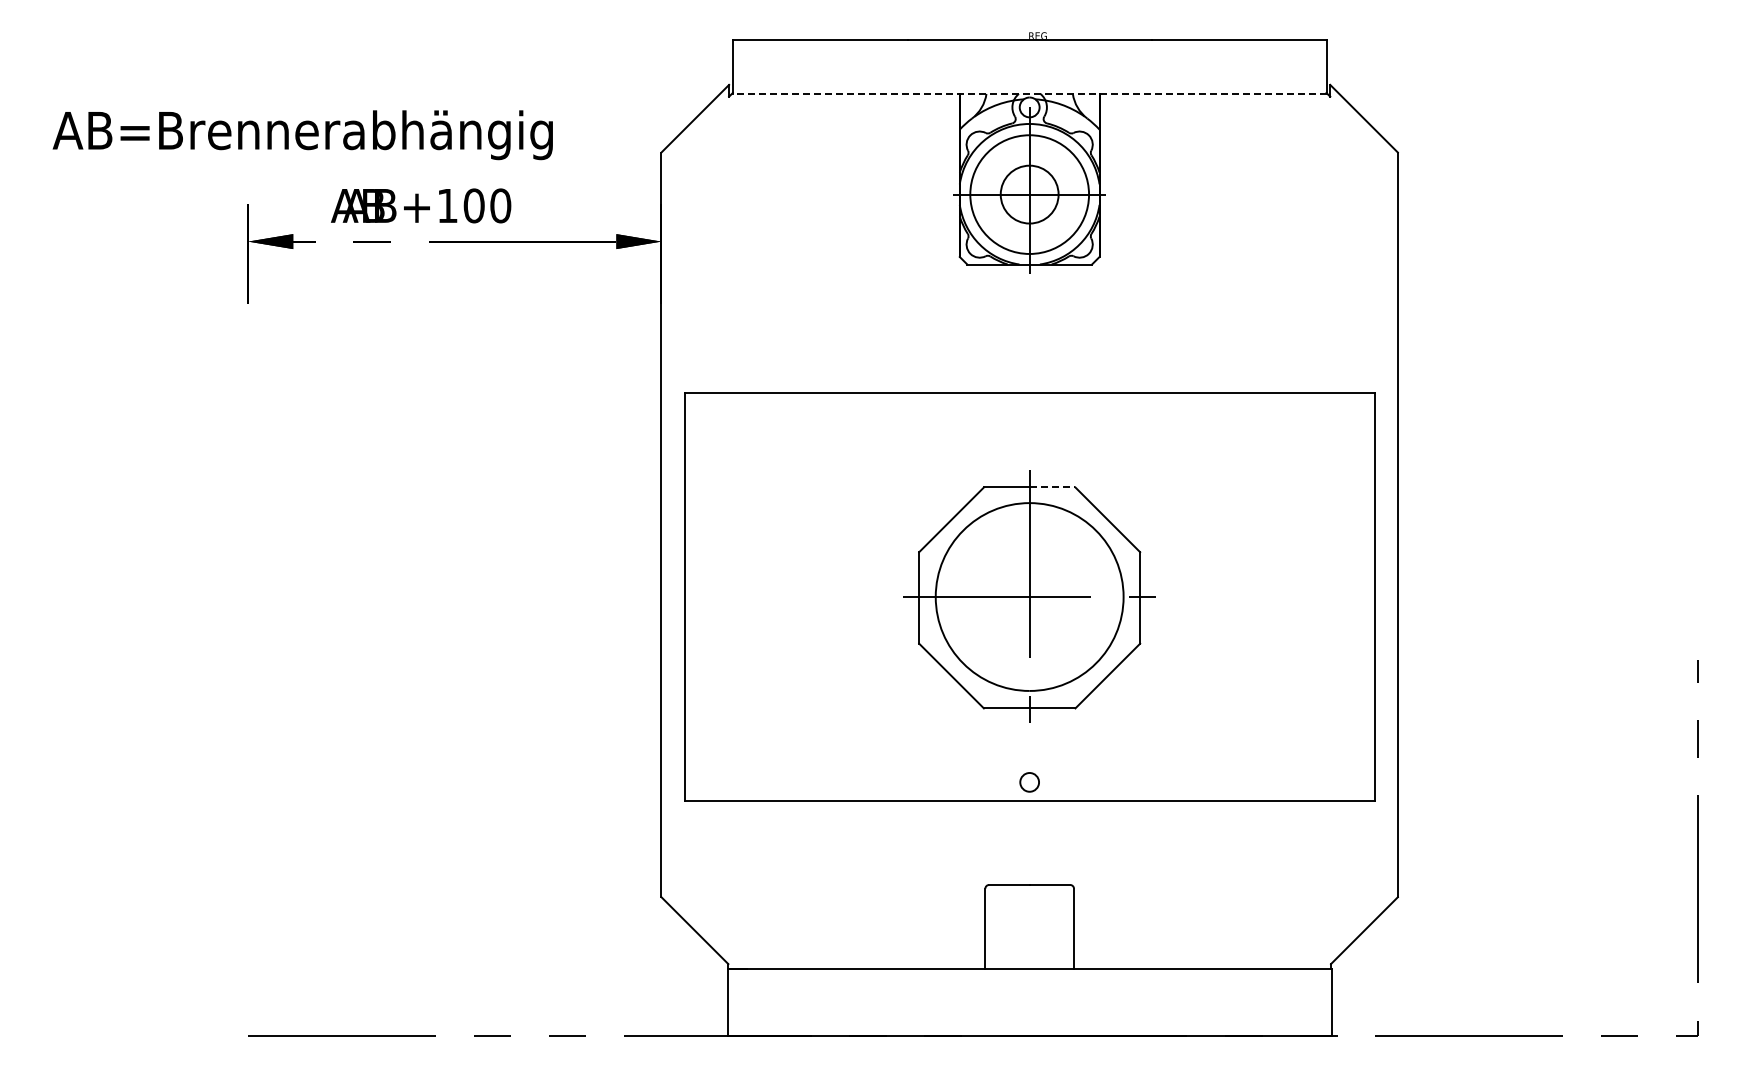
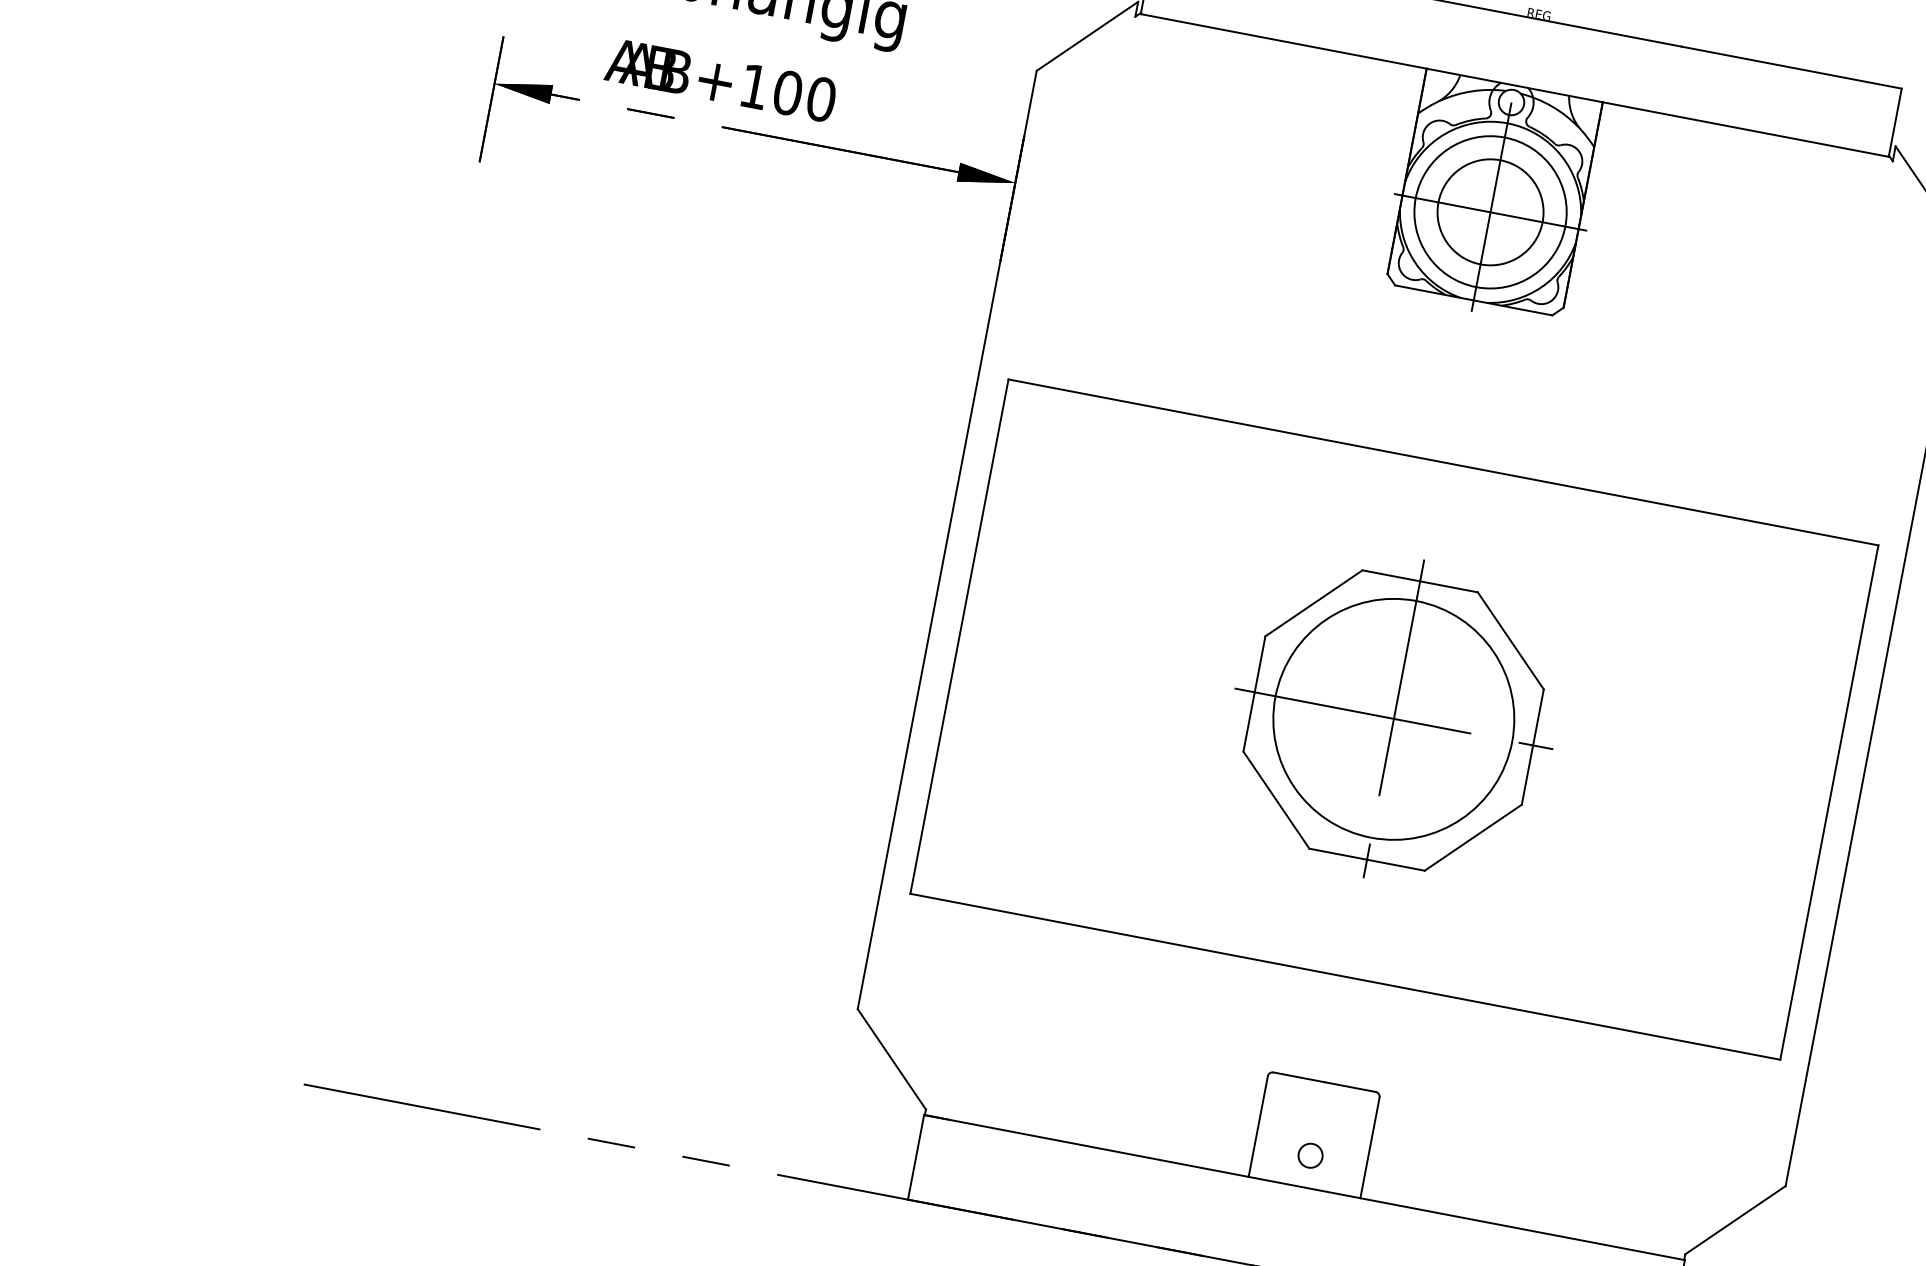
line: (1029, 93) -> (1514, 84), dashed -> solid
circle: (1029, 194) -> (1490, 212), size x1.43
line: (1052, 487) -> (1448, 586), dashed -> solid
circle: (1029, 782) -> (1310, 1155), moved

